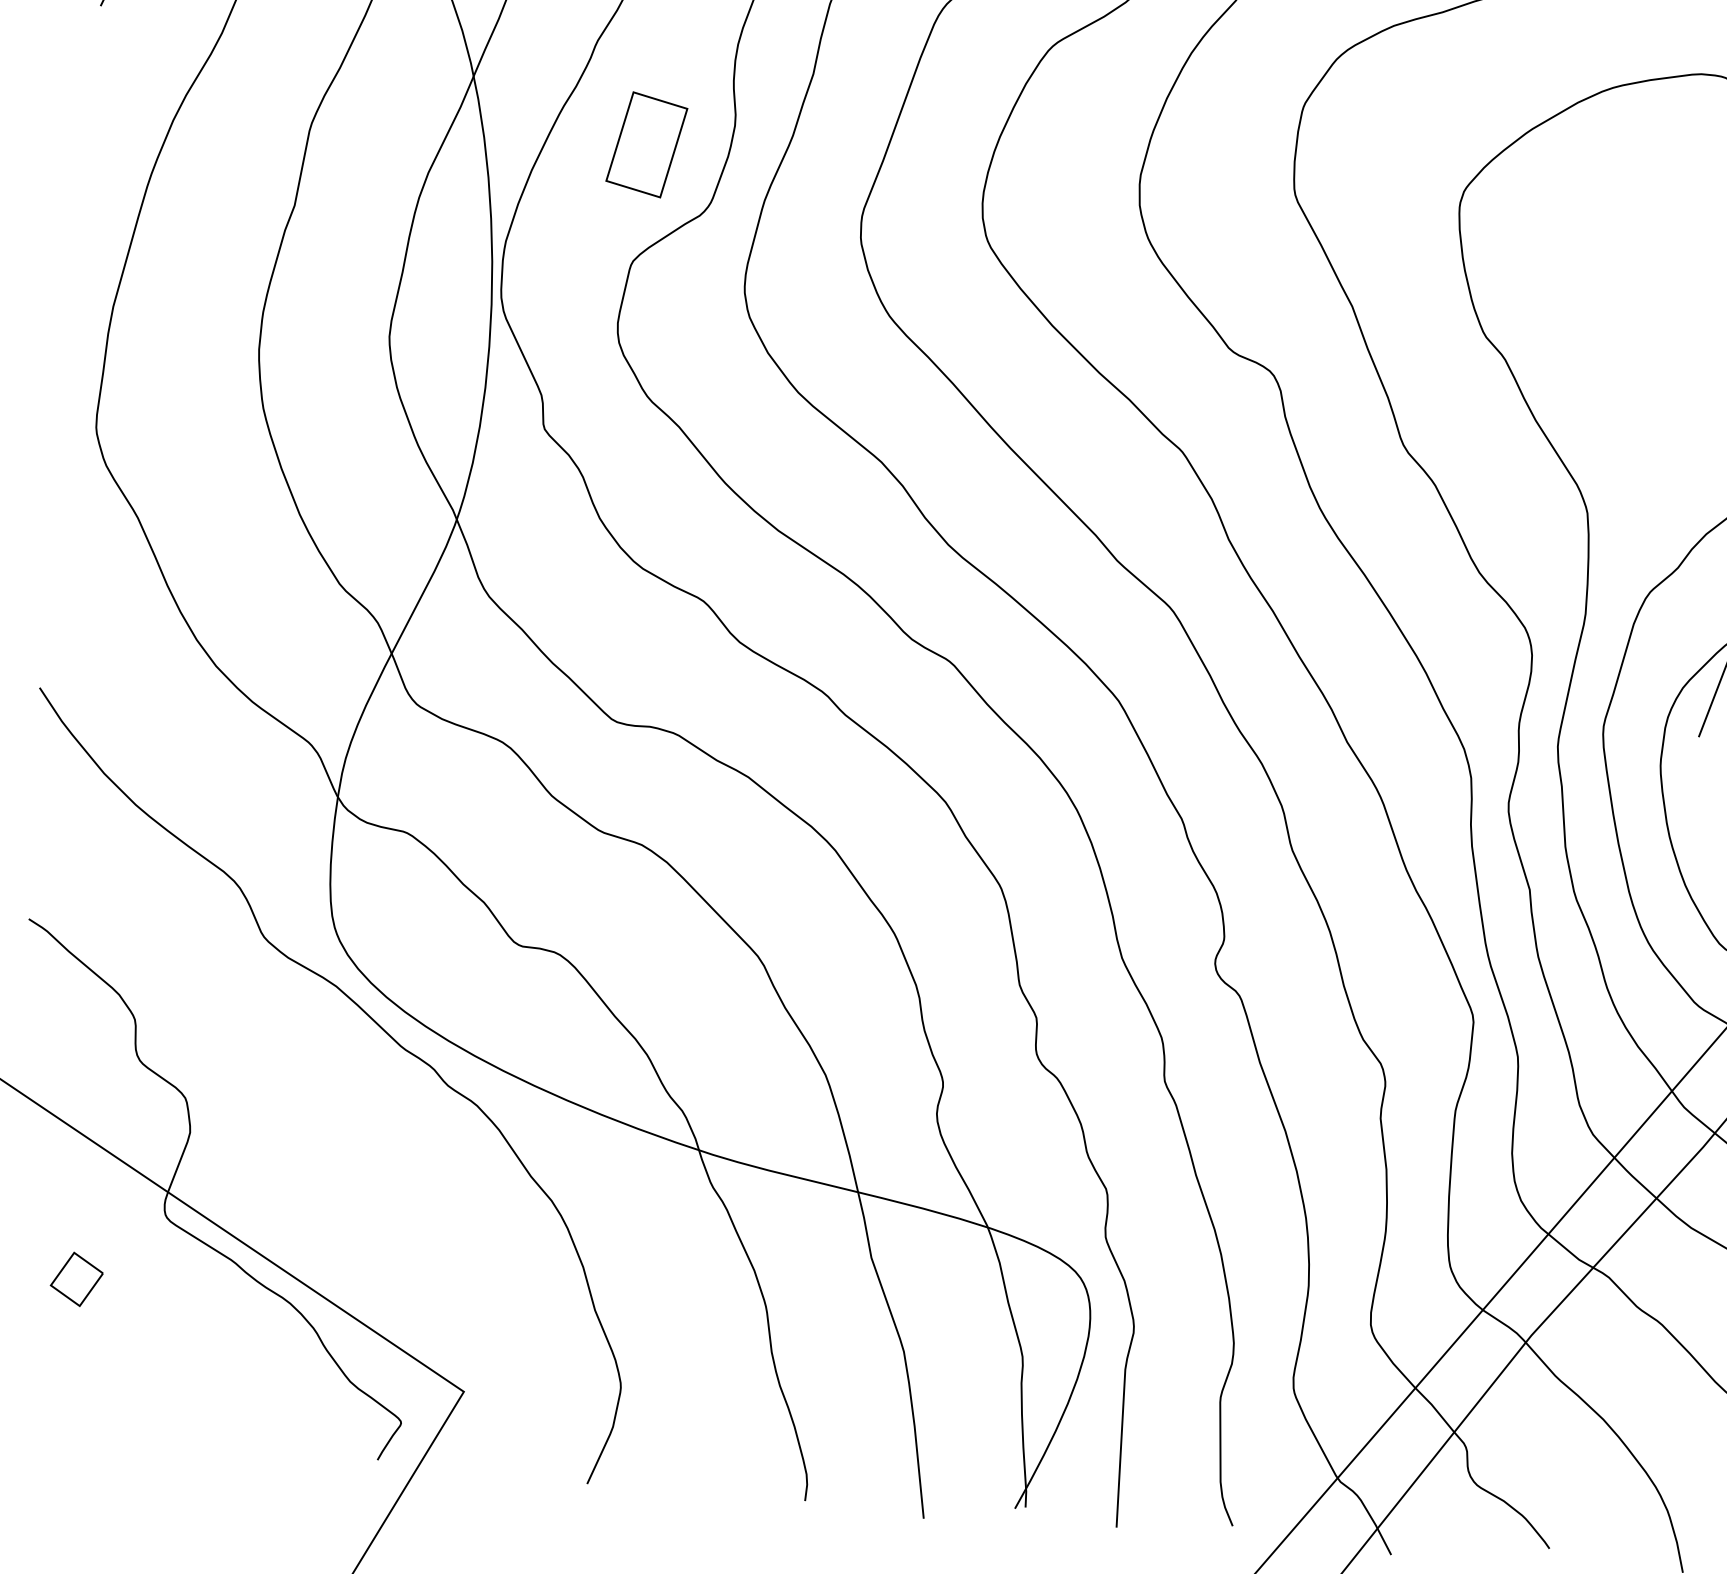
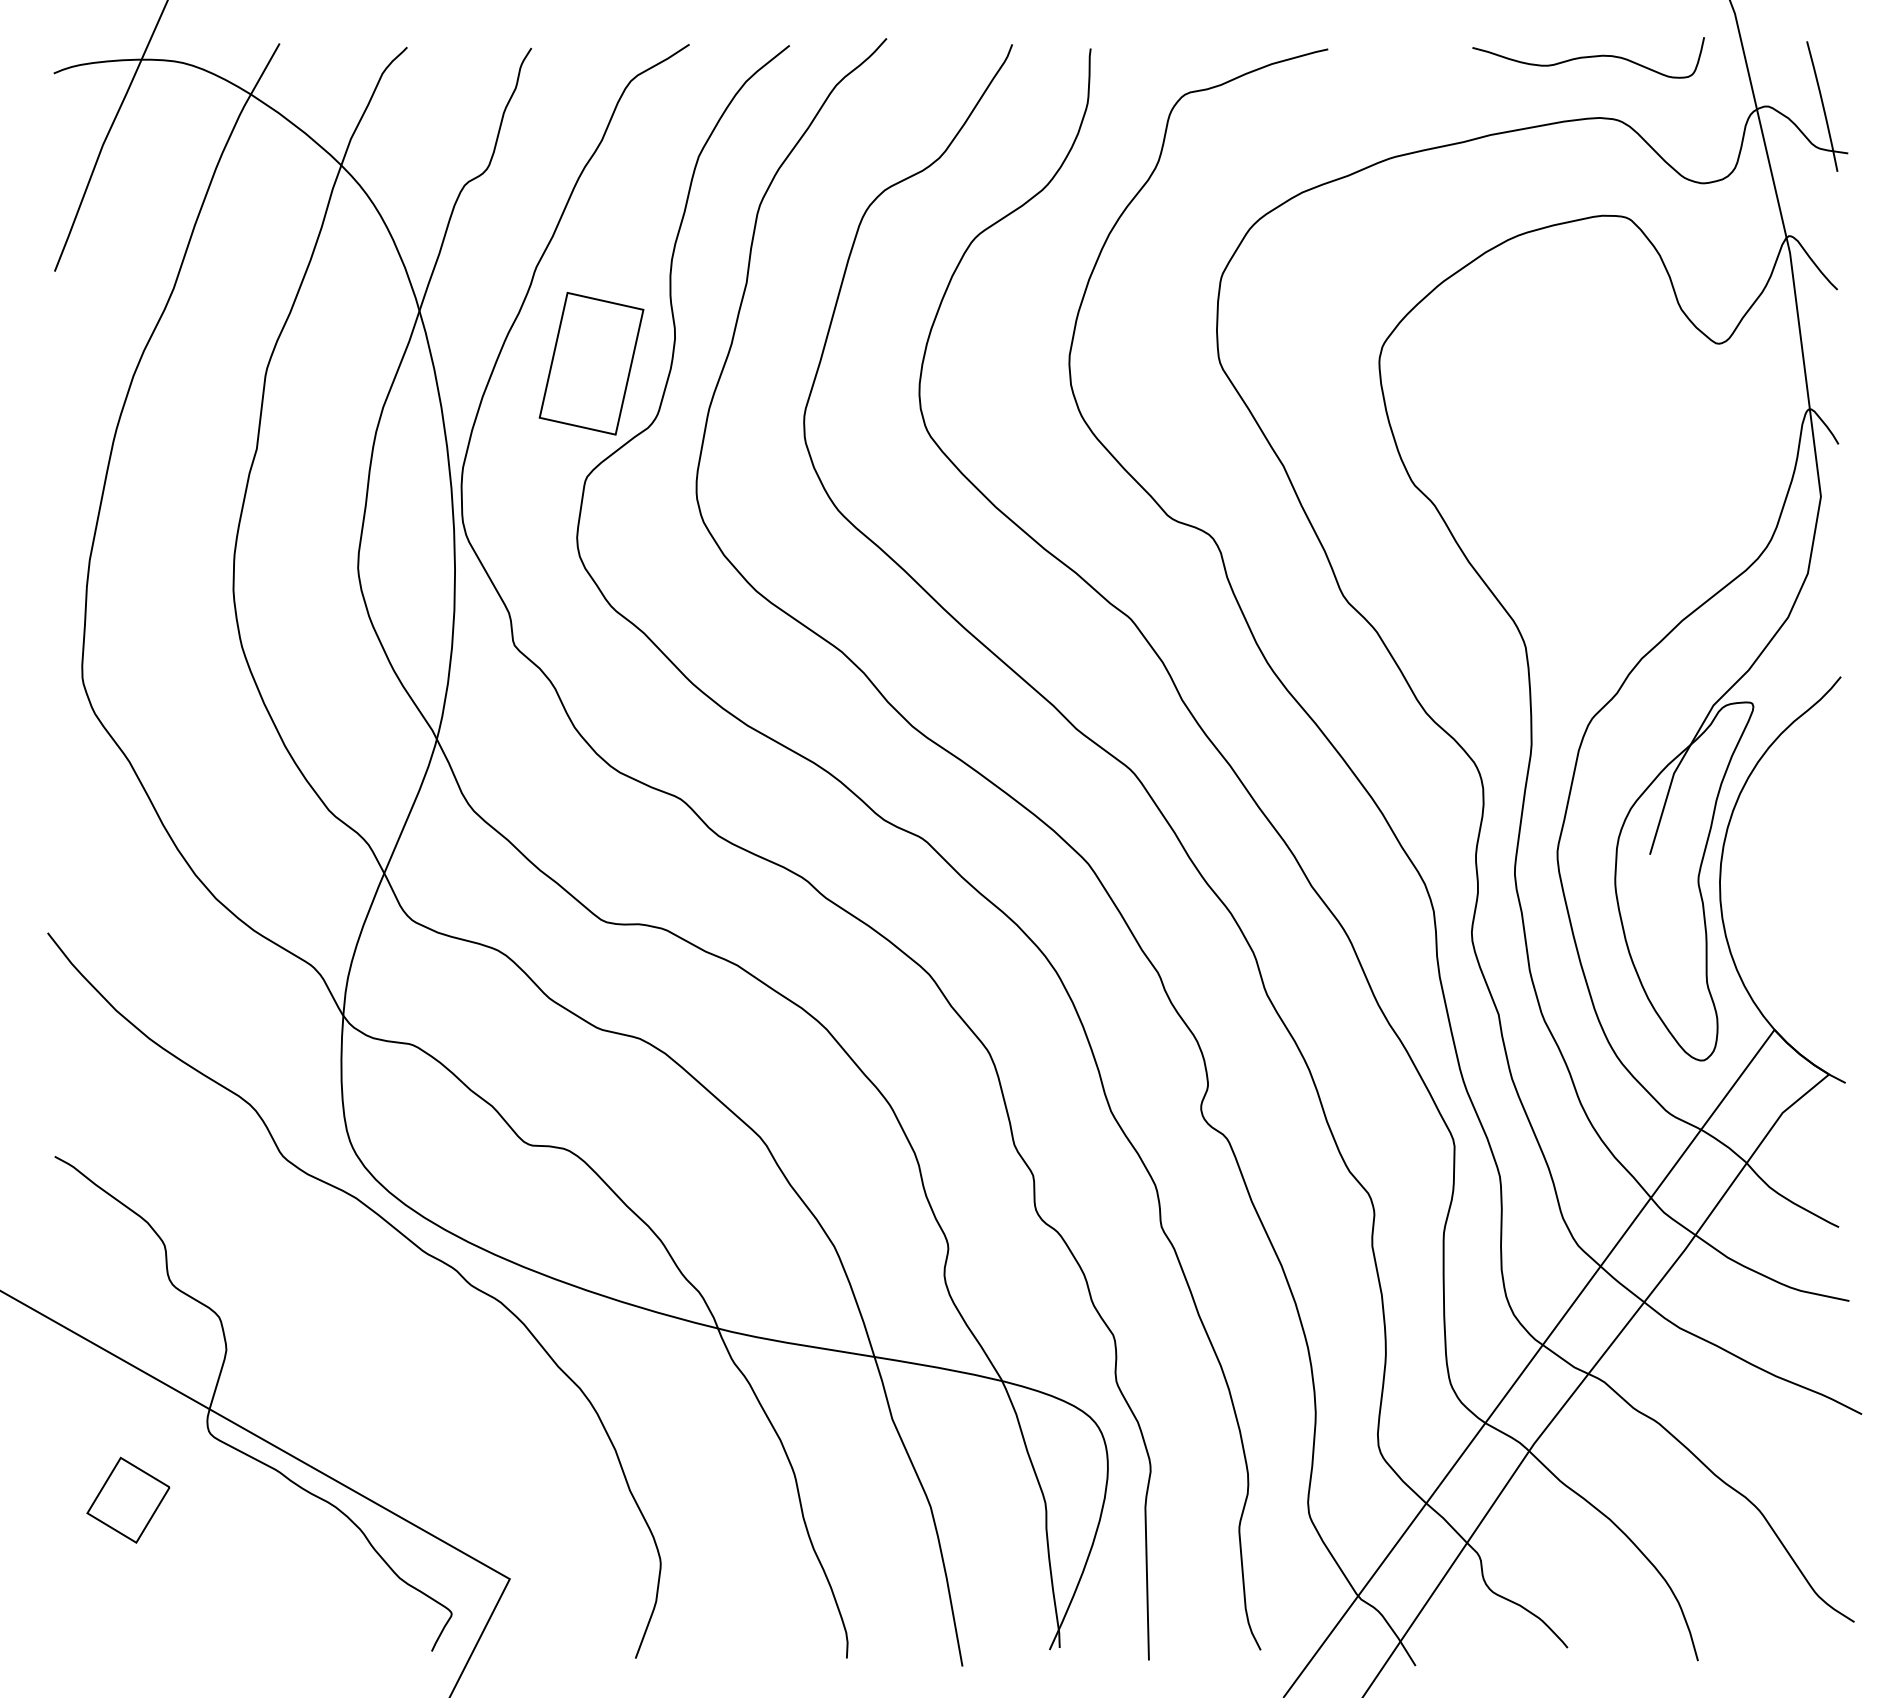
part: (646, 144) -> (591, 363), size x1.43
part: (77, 1278) -> (128, 1499), size x1.67

